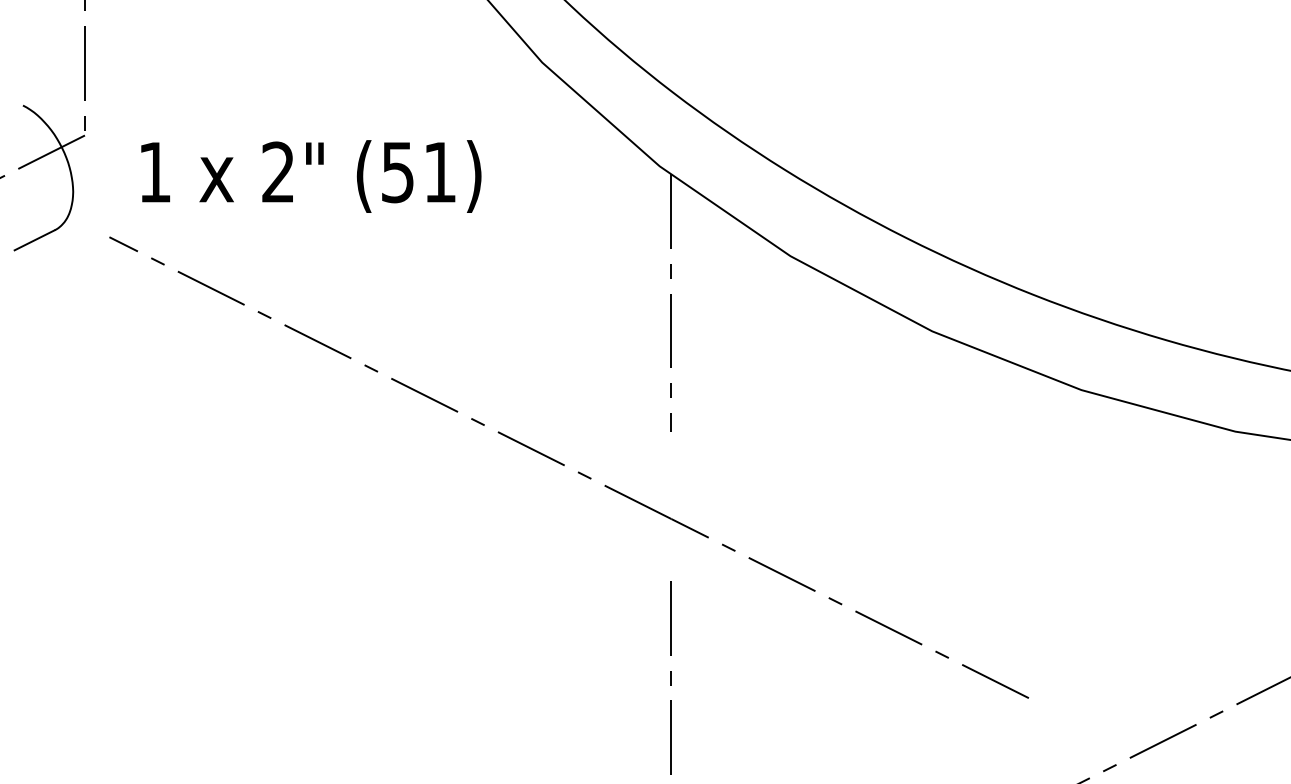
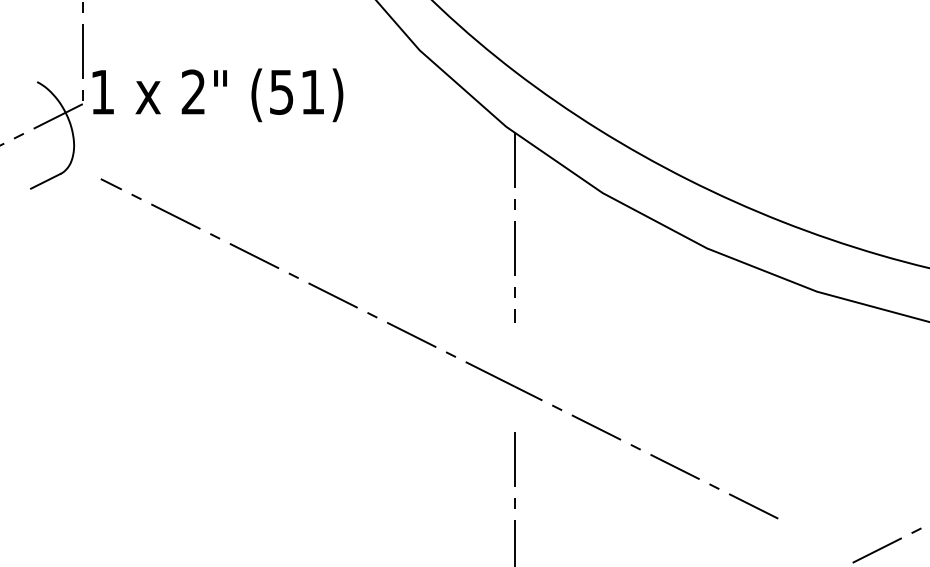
text: (311, 176) -> (218, 95), moved

